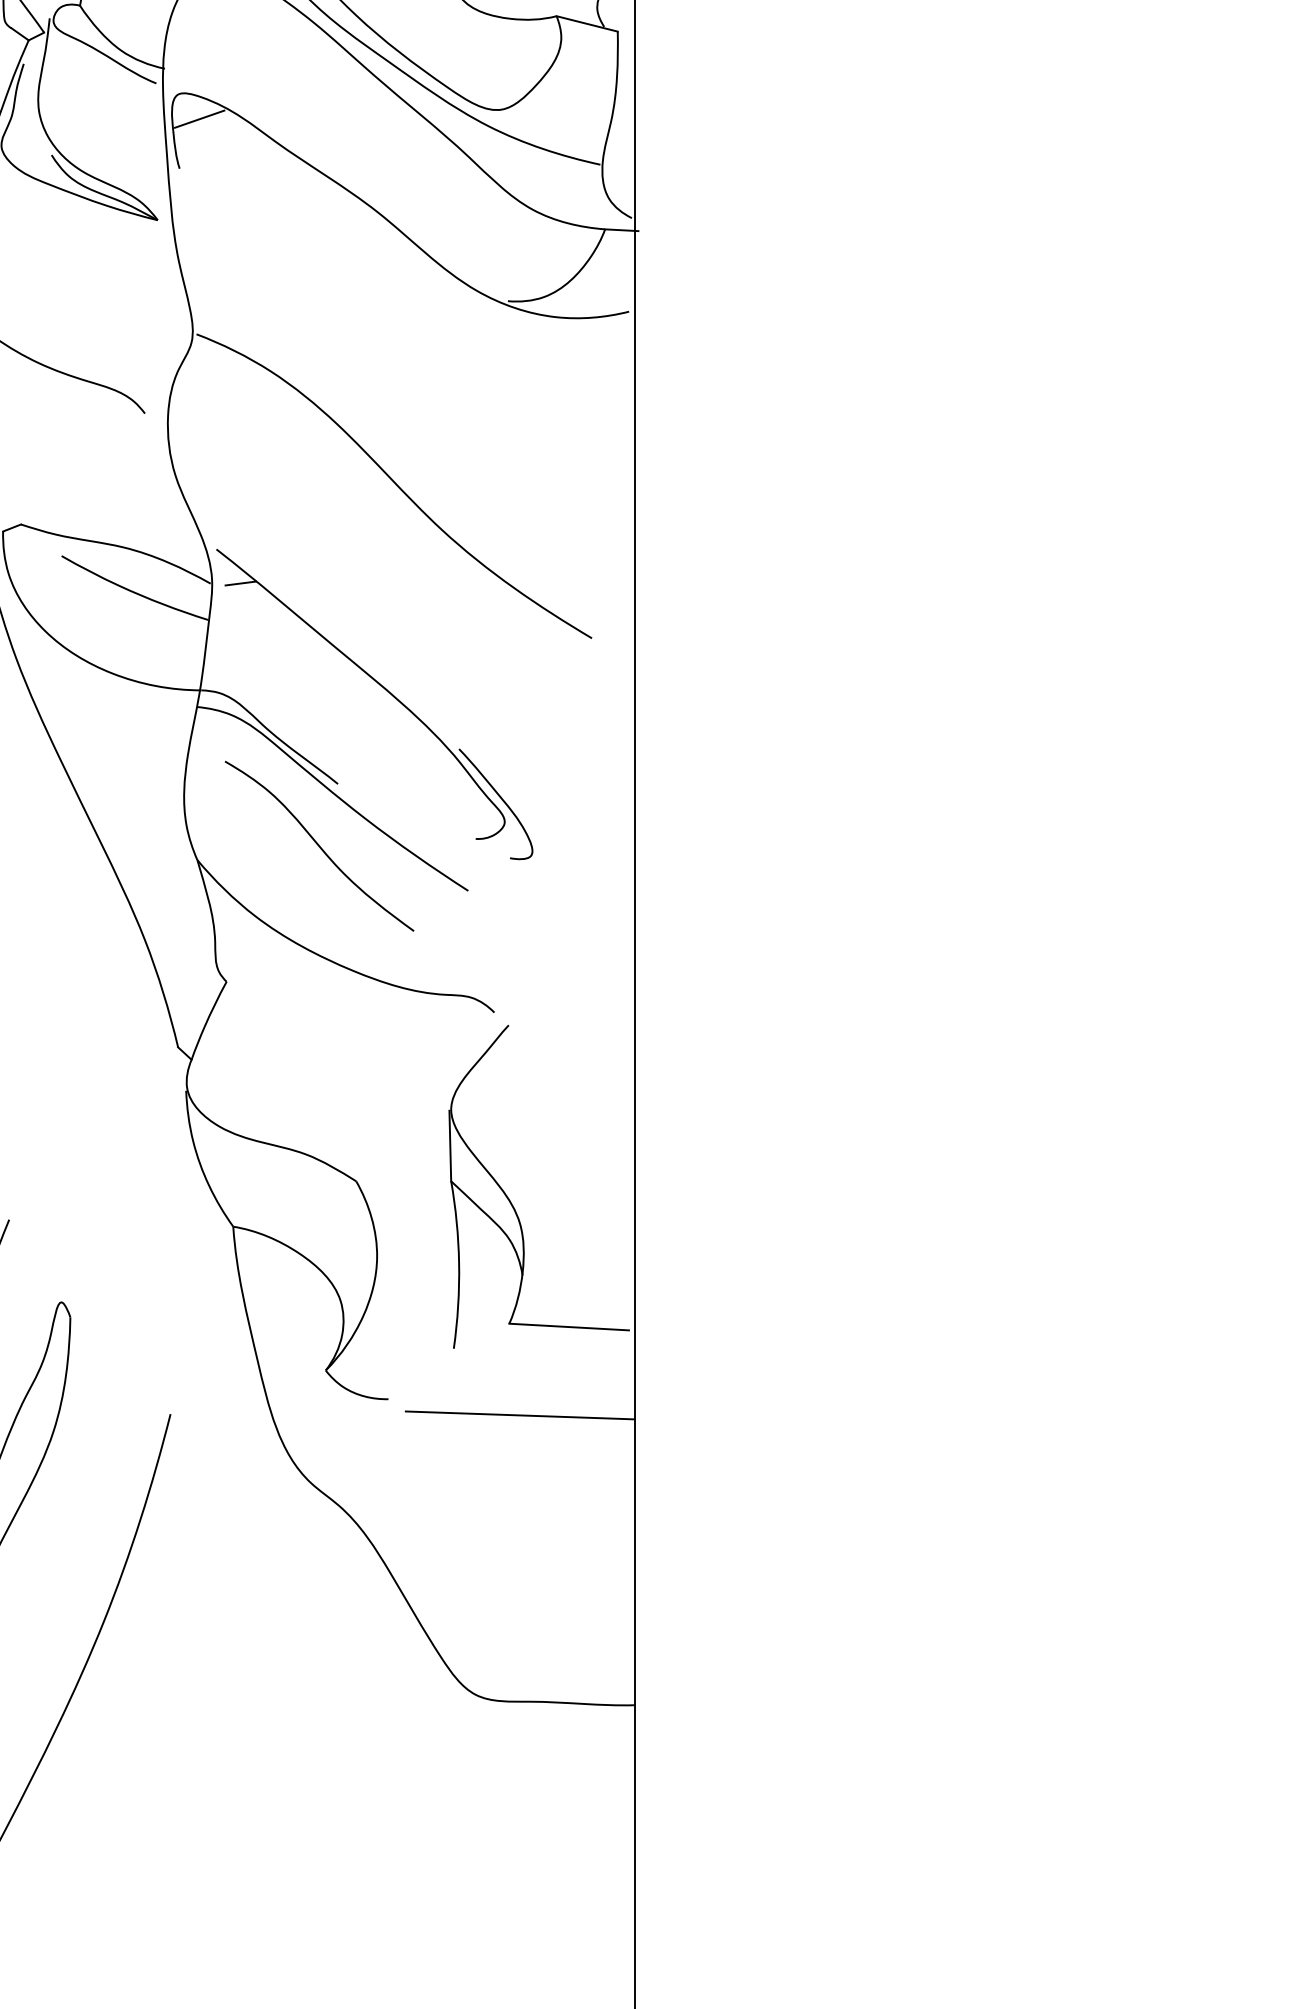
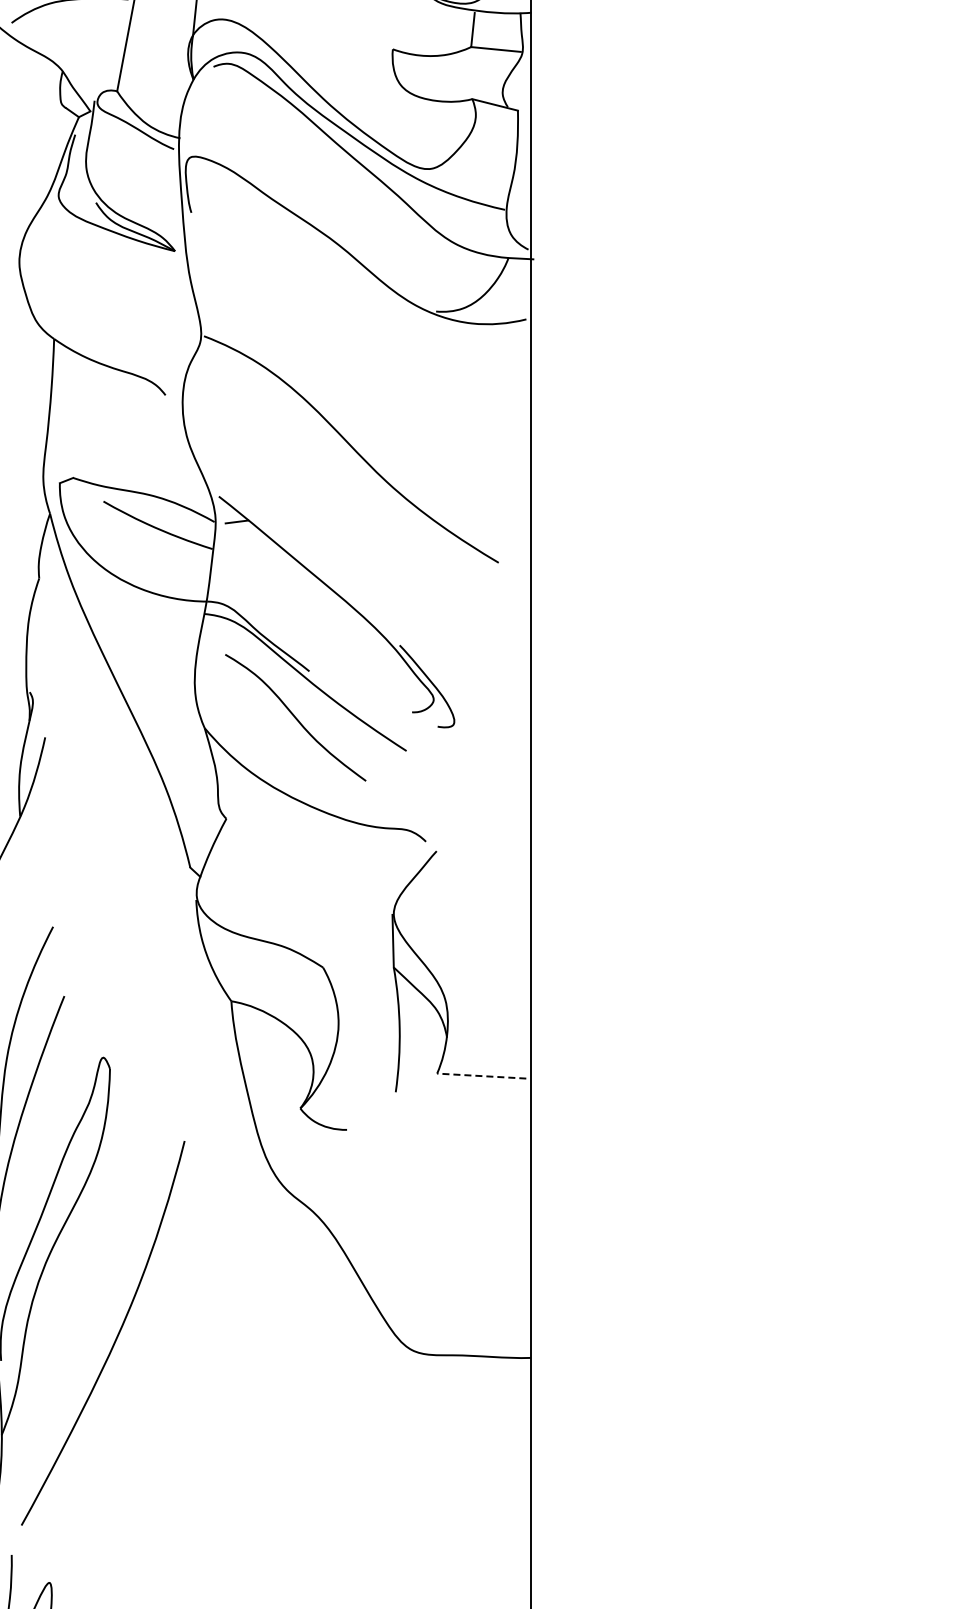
line: (198, 118) -> (205, 175), removed
line: (568, 1327) -> (481, 1076), solid -> dashed
line: (520, 1414) -> (445, 1141), removed

